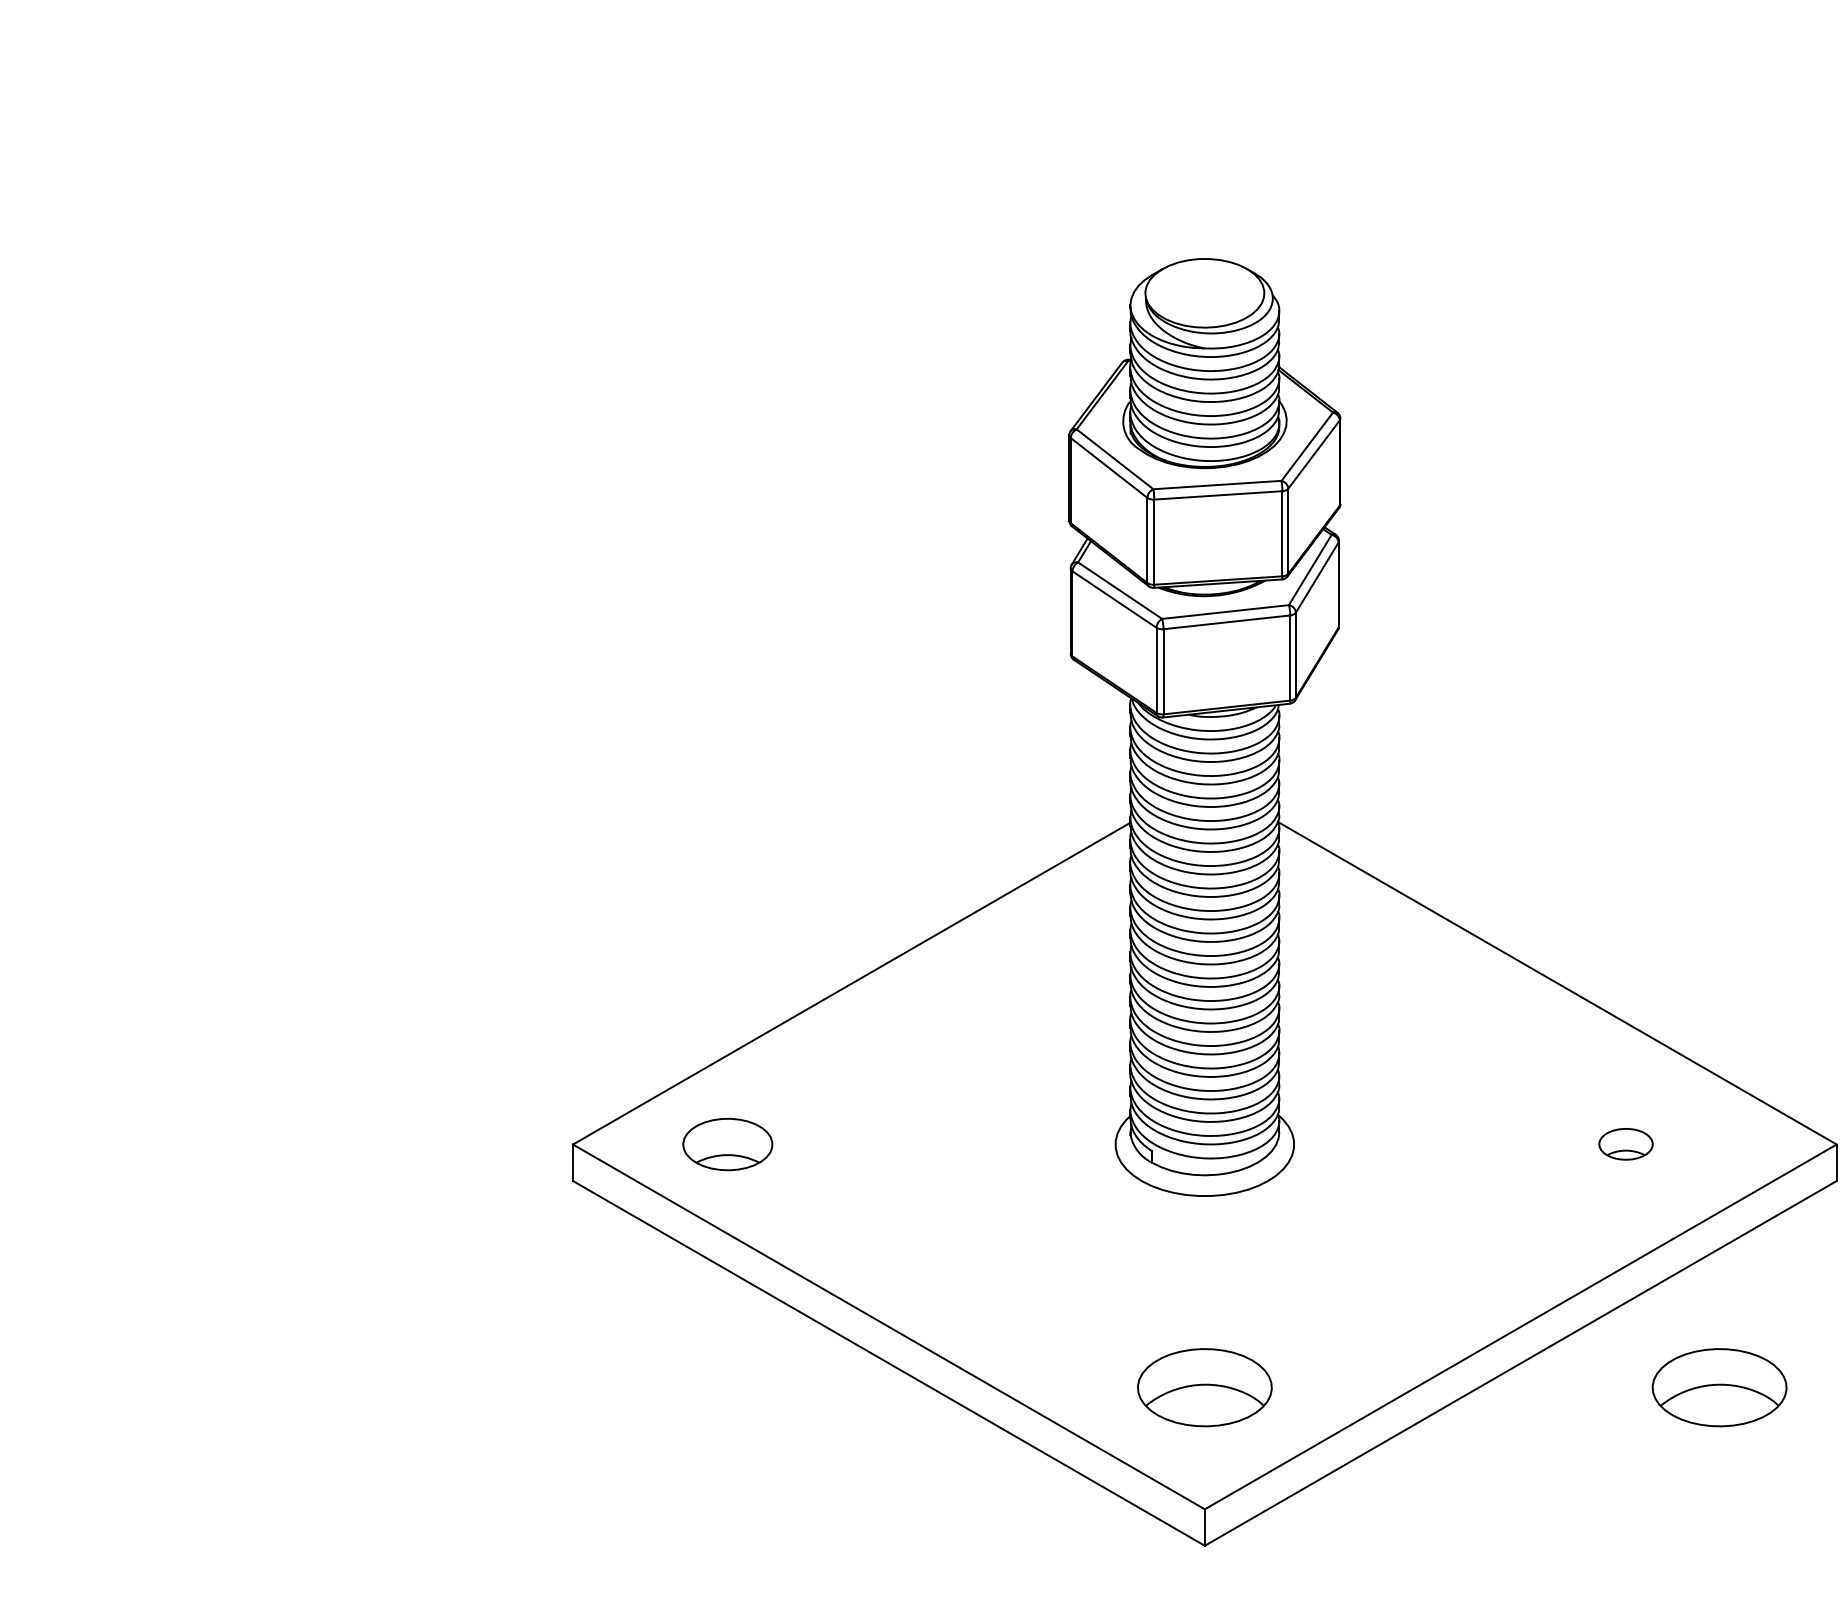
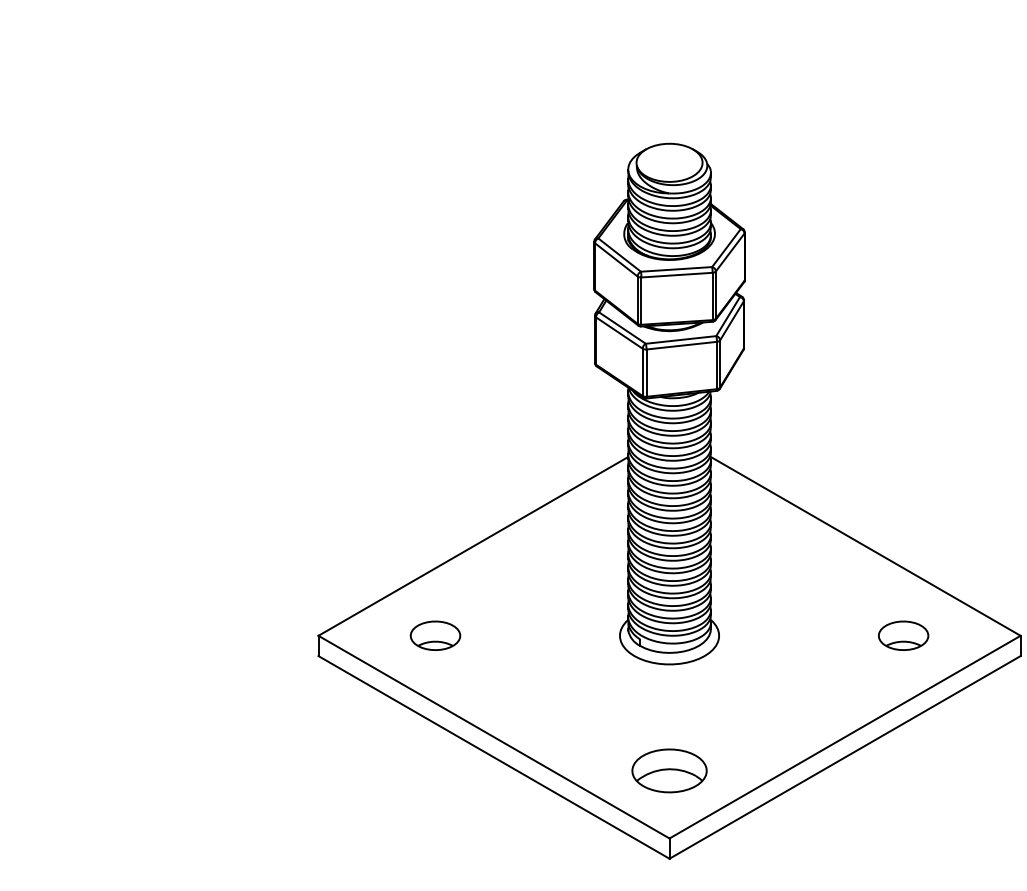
part: (727, 1143) -> (435, 635), moved
part: (1625, 1143) -> (903, 635), size x1.67
part: (1719, 1386) -> (955, 770), removed

